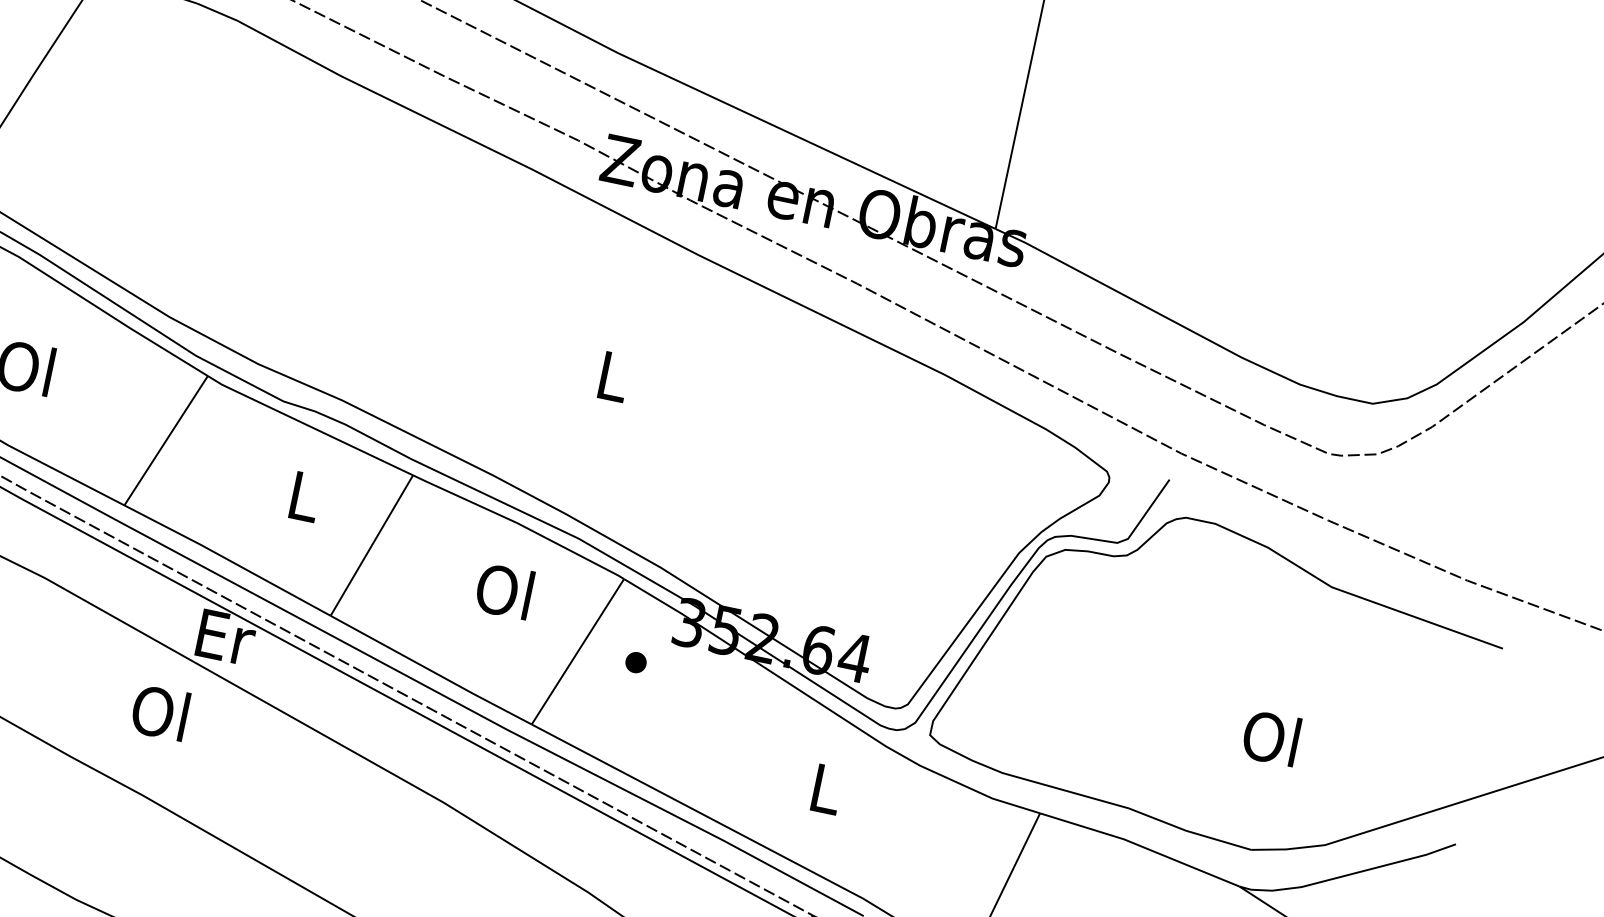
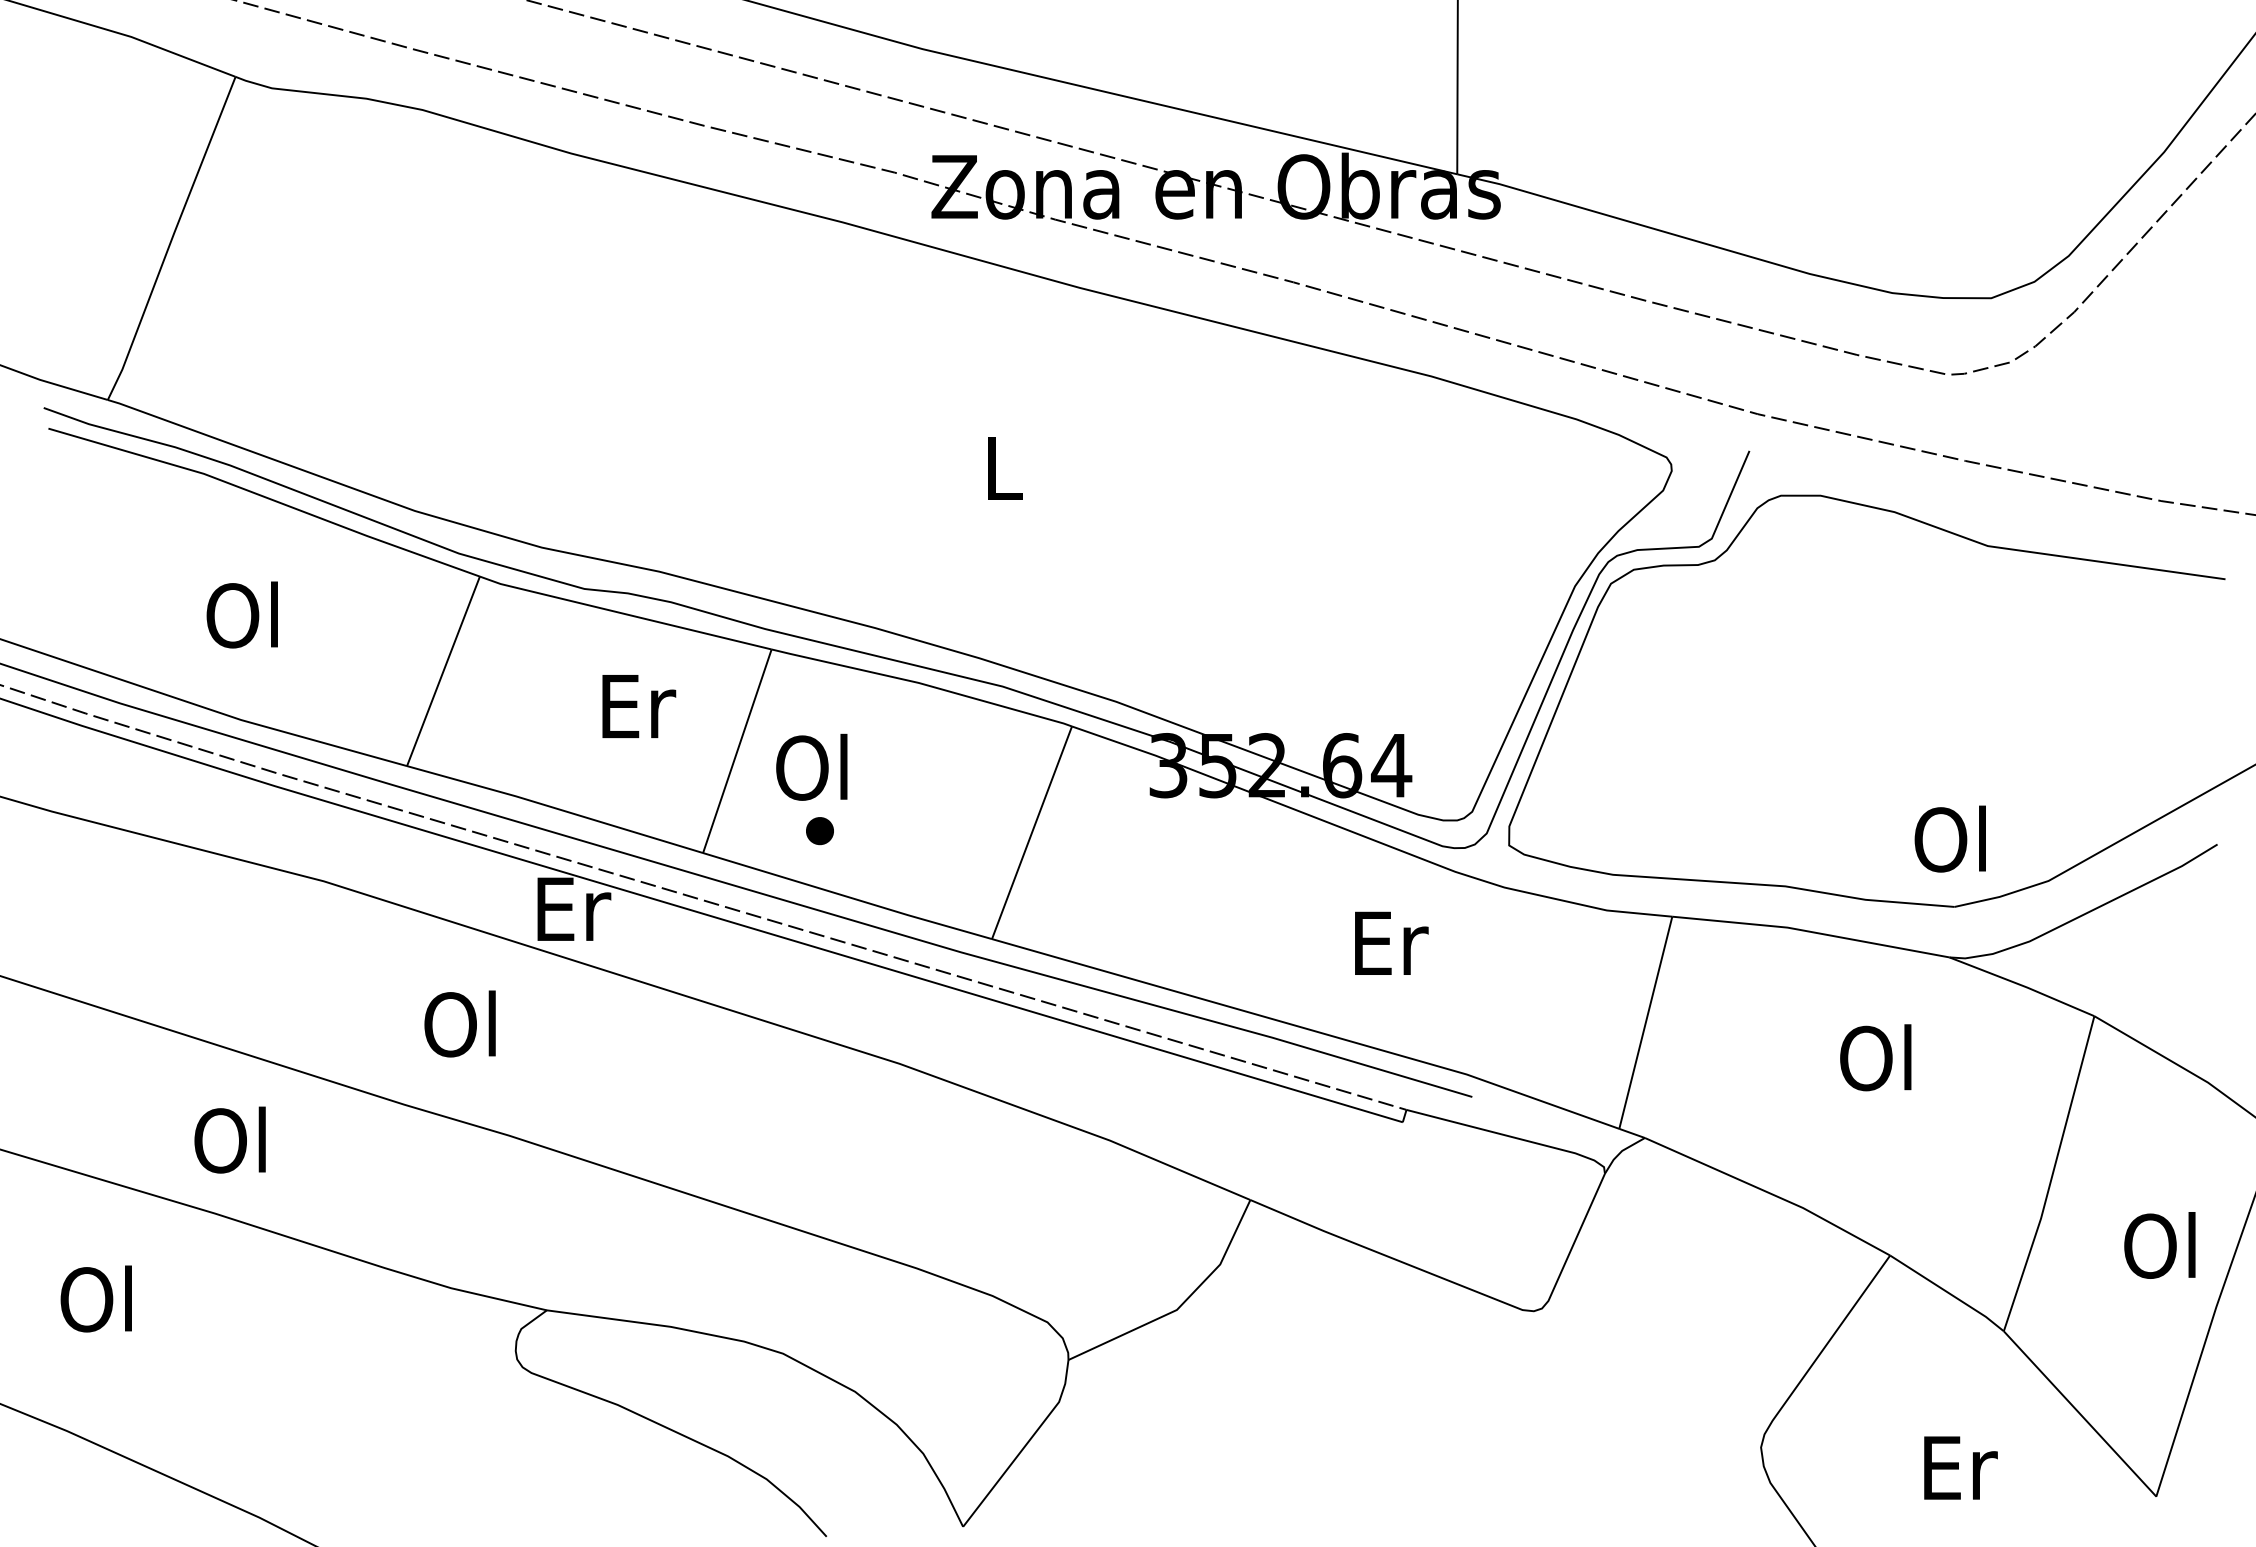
text: (306, 497) -> (639, 706), L -> Er
text: (504, 590) -> (811, 766), moved
part: (635, 662) -> (819, 831), moved
text: (159, 712) -> (459, 1023), moved
text: (1270, 737) -> (1949, 838), moved
text: (827, 788) -> (1391, 942), L -> Er

